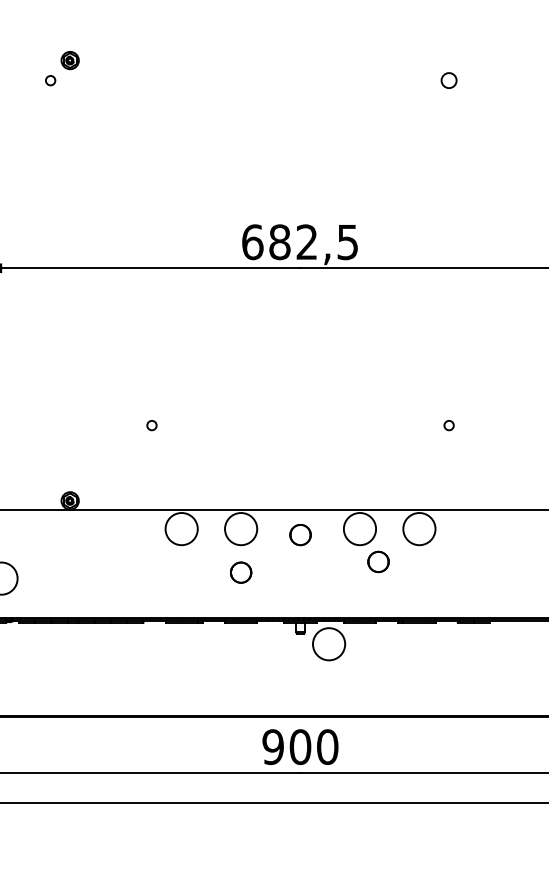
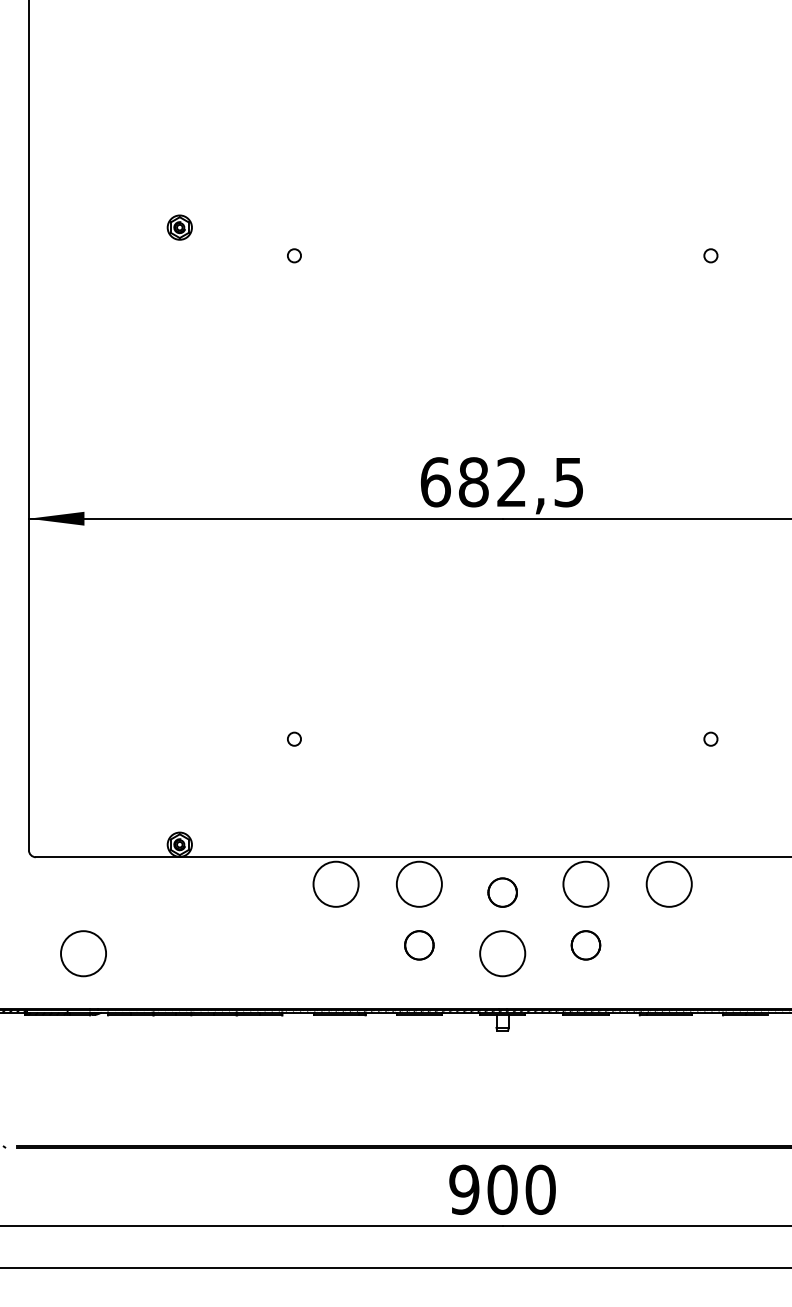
circle: (50, 80) -> (294, 255), moved
circle: (448, 80) -> (710, 255), size x0.62
part: (378, 562) -> (585, 945), moved
circle: (328, 644) -> (502, 953), moved

